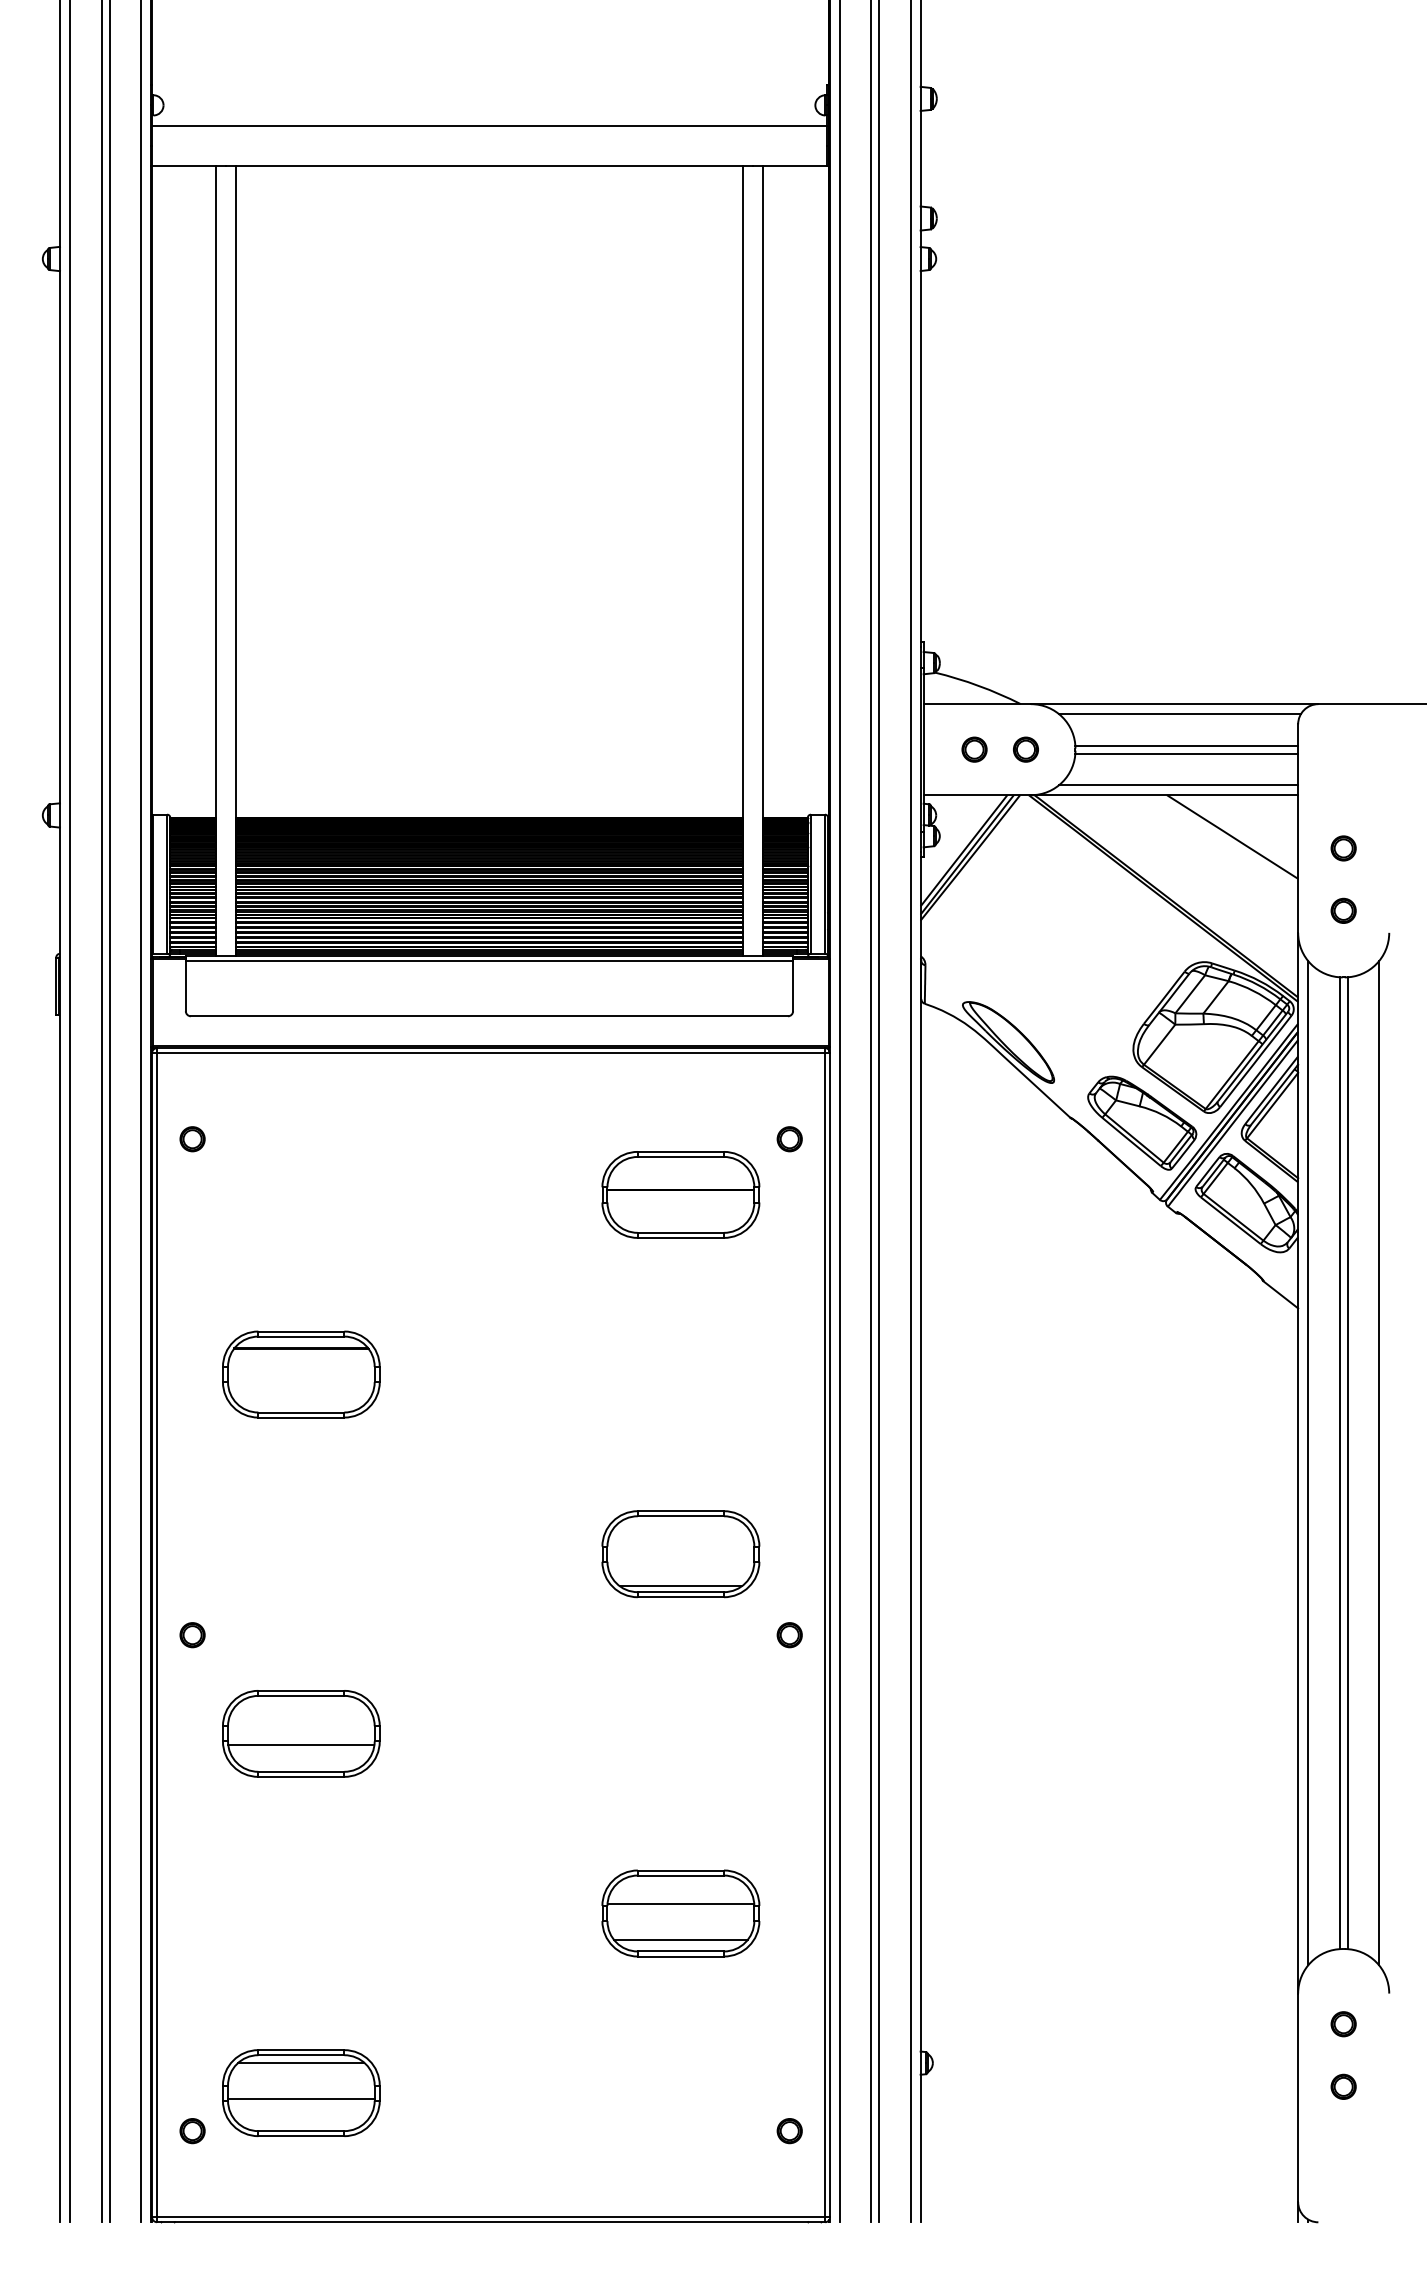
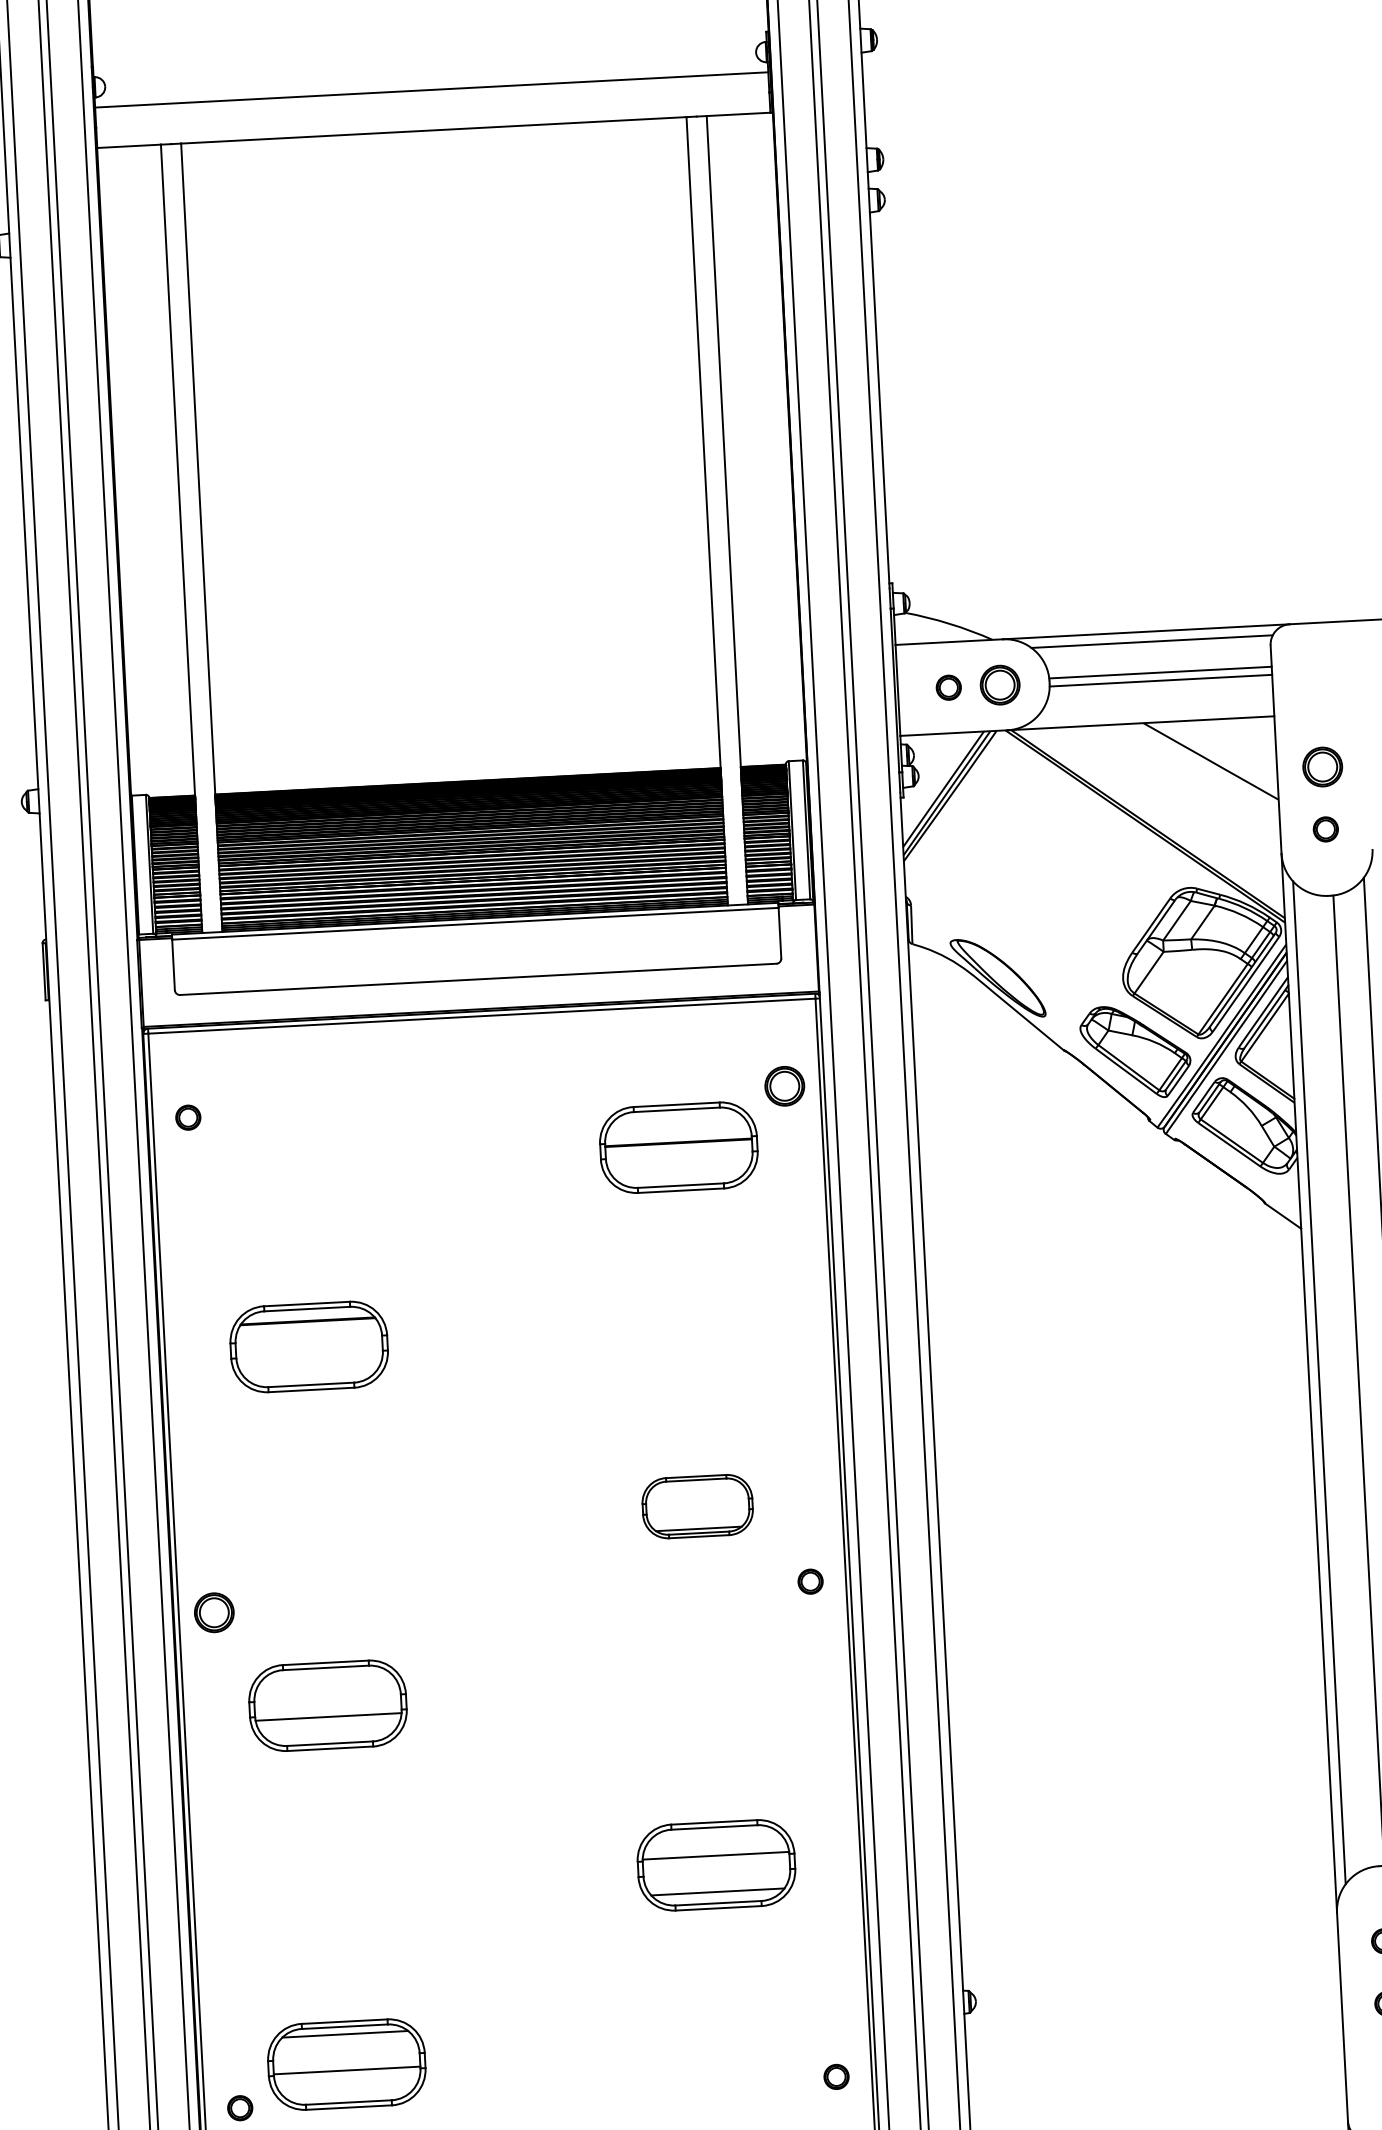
part: (1025, 749) -> (999, 684), size x1.6
line: (1178, 785) -> (1154, 712), removed
part: (1343, 848) -> (1322, 767), size x1.6
part: (789, 1139) -> (784, 1086), size x1.6
line: (1339, 1463) -> (1350, 1381), removed
part: (680, 1554) -> (697, 1506), size x0.7
part: (192, 1635) -> (214, 1613), size x1.6

